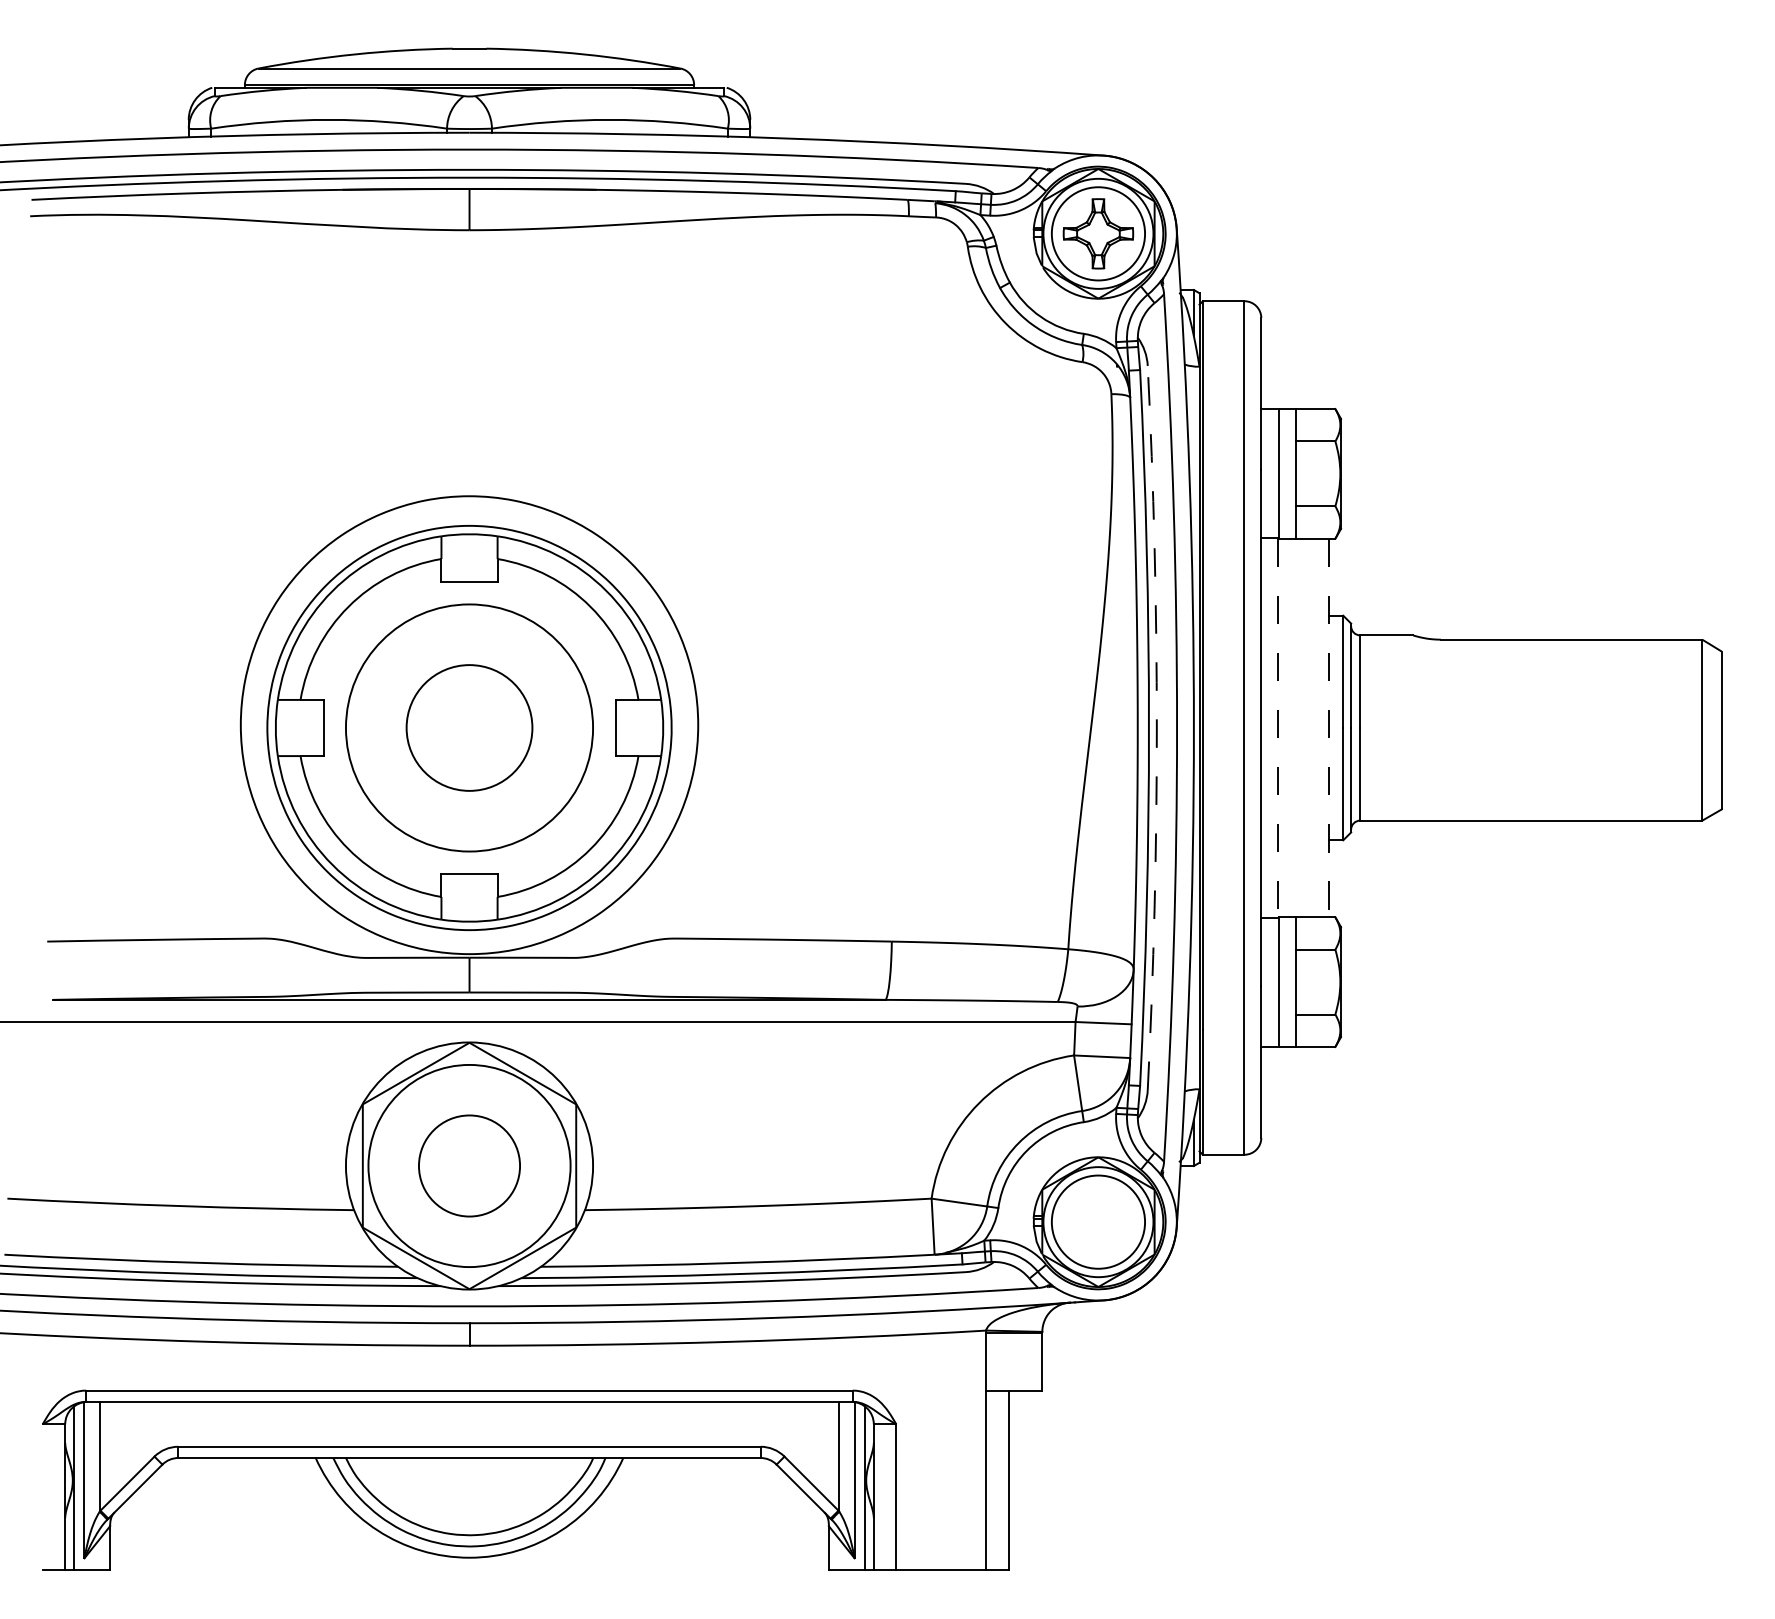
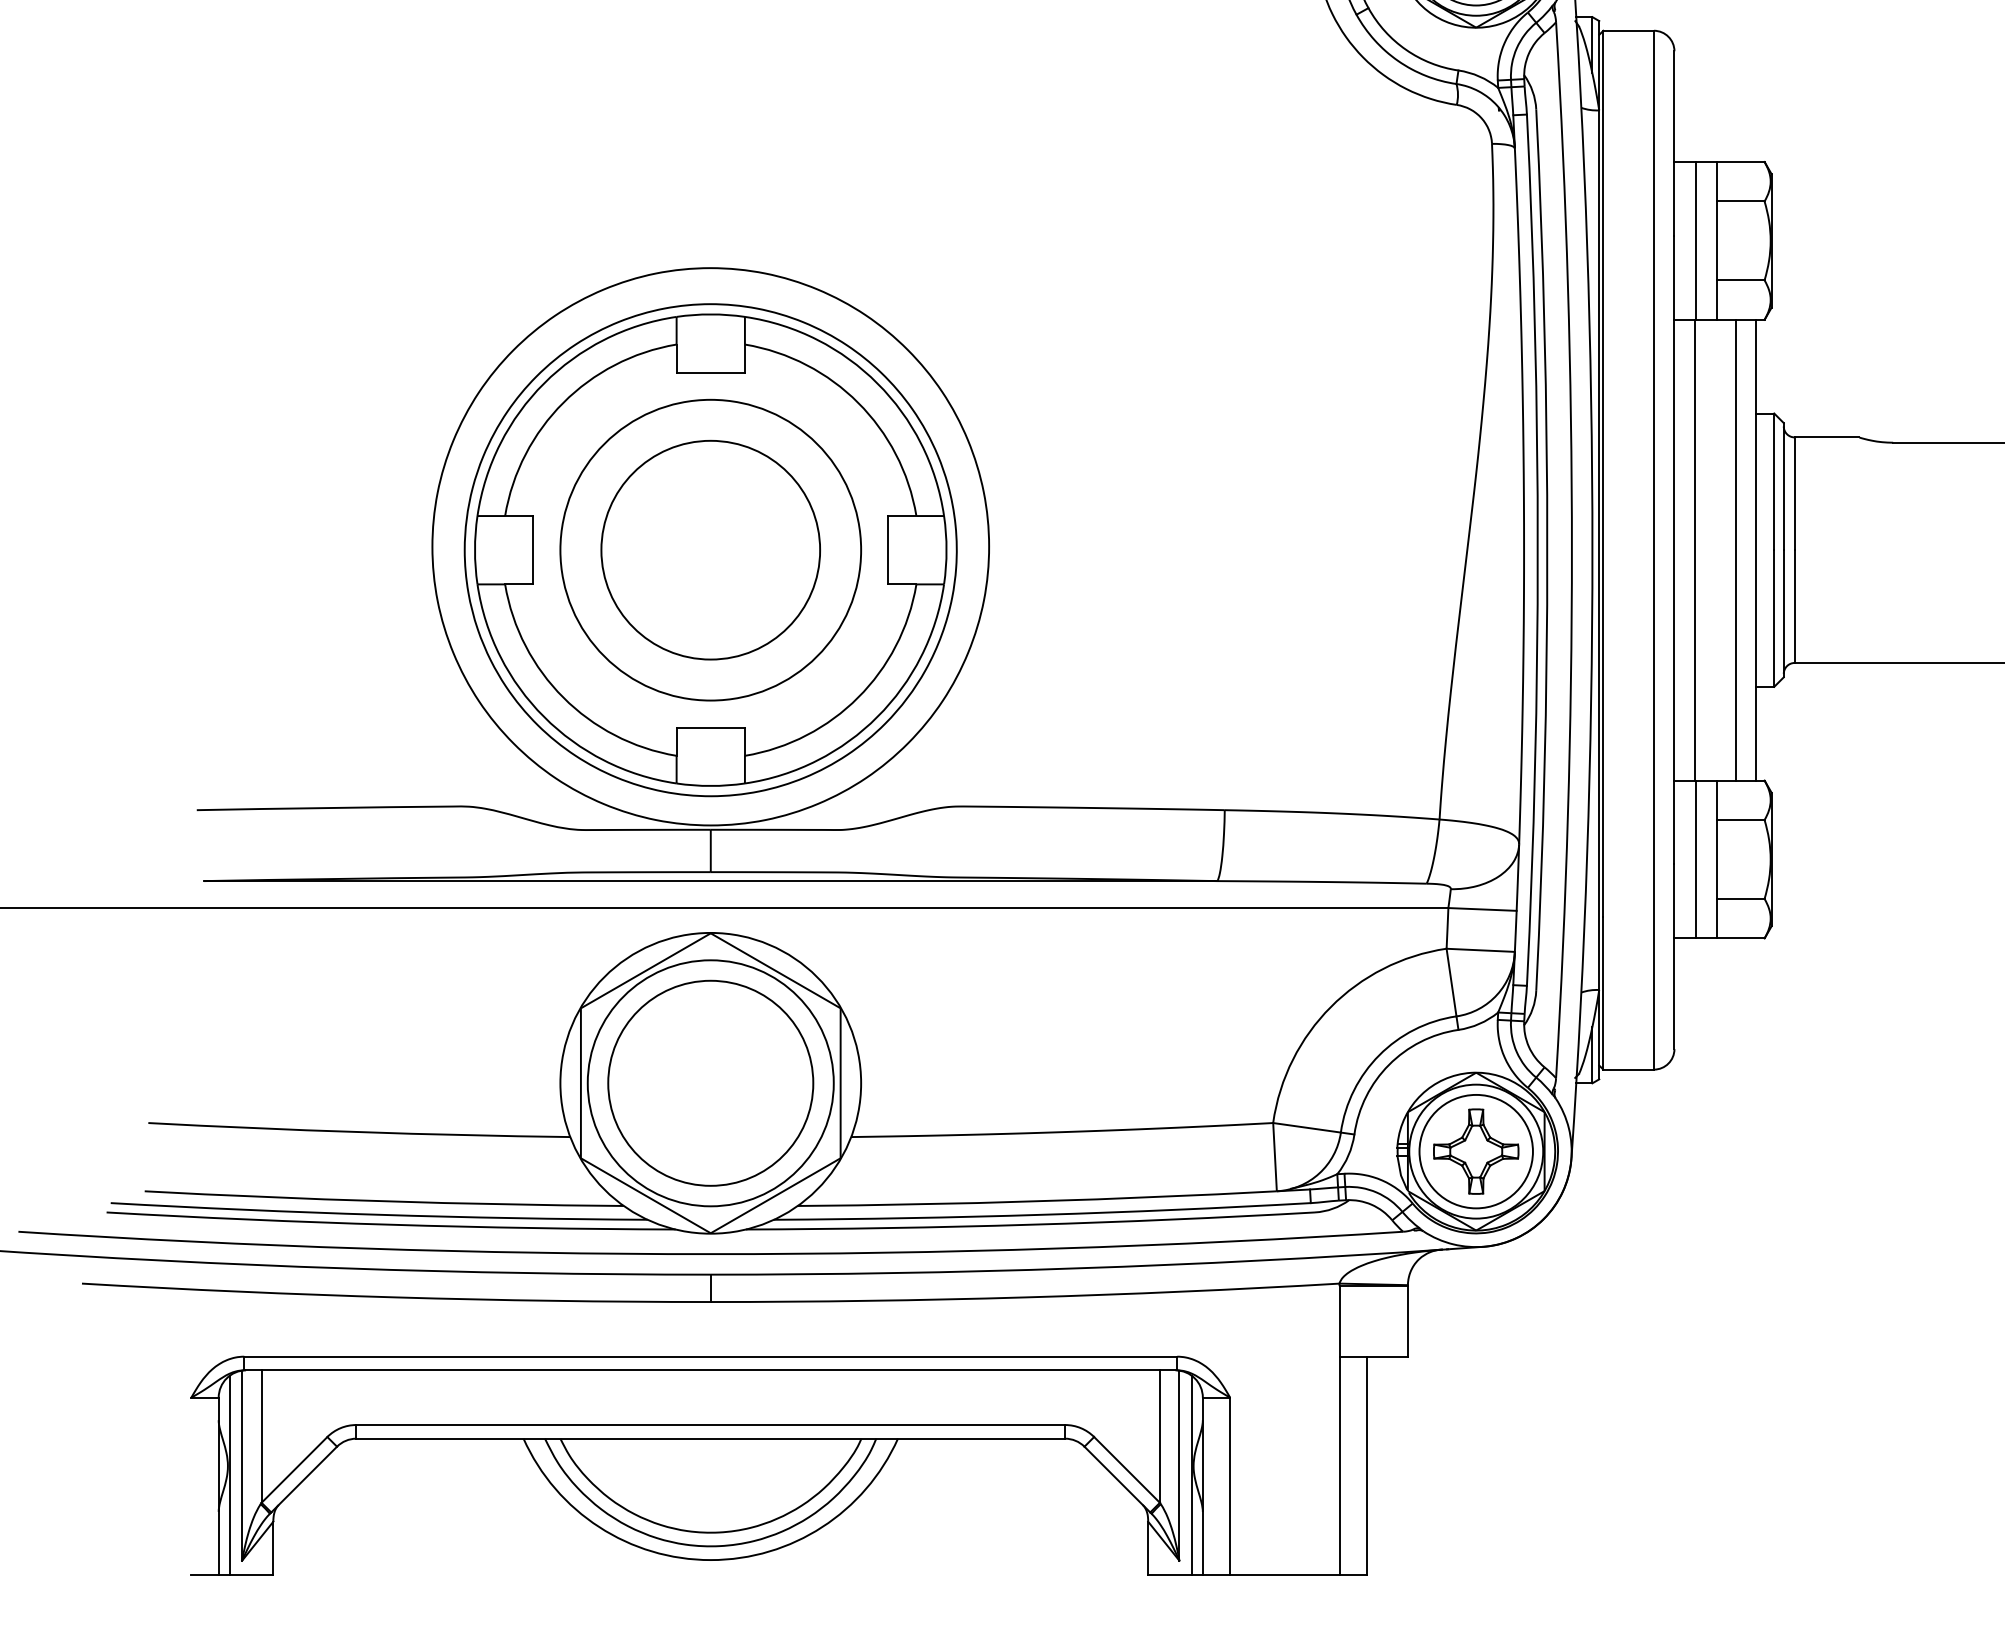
circle: (469, 727) -> (710, 549), size x1.43
line: (1311, 727) -> (1735, 549), added
arc: (1156, 728) -> (1546, 550), dashed -> solid
line: (1278, 728) -> (1695, 550), dashed -> solid
line: (1328, 728) -> (1756, 550), dashed -> solid
circle: (469, 1165) -> (710, 1082), size x1.67
part: (1098, 1221) -> (1476, 1150), added

